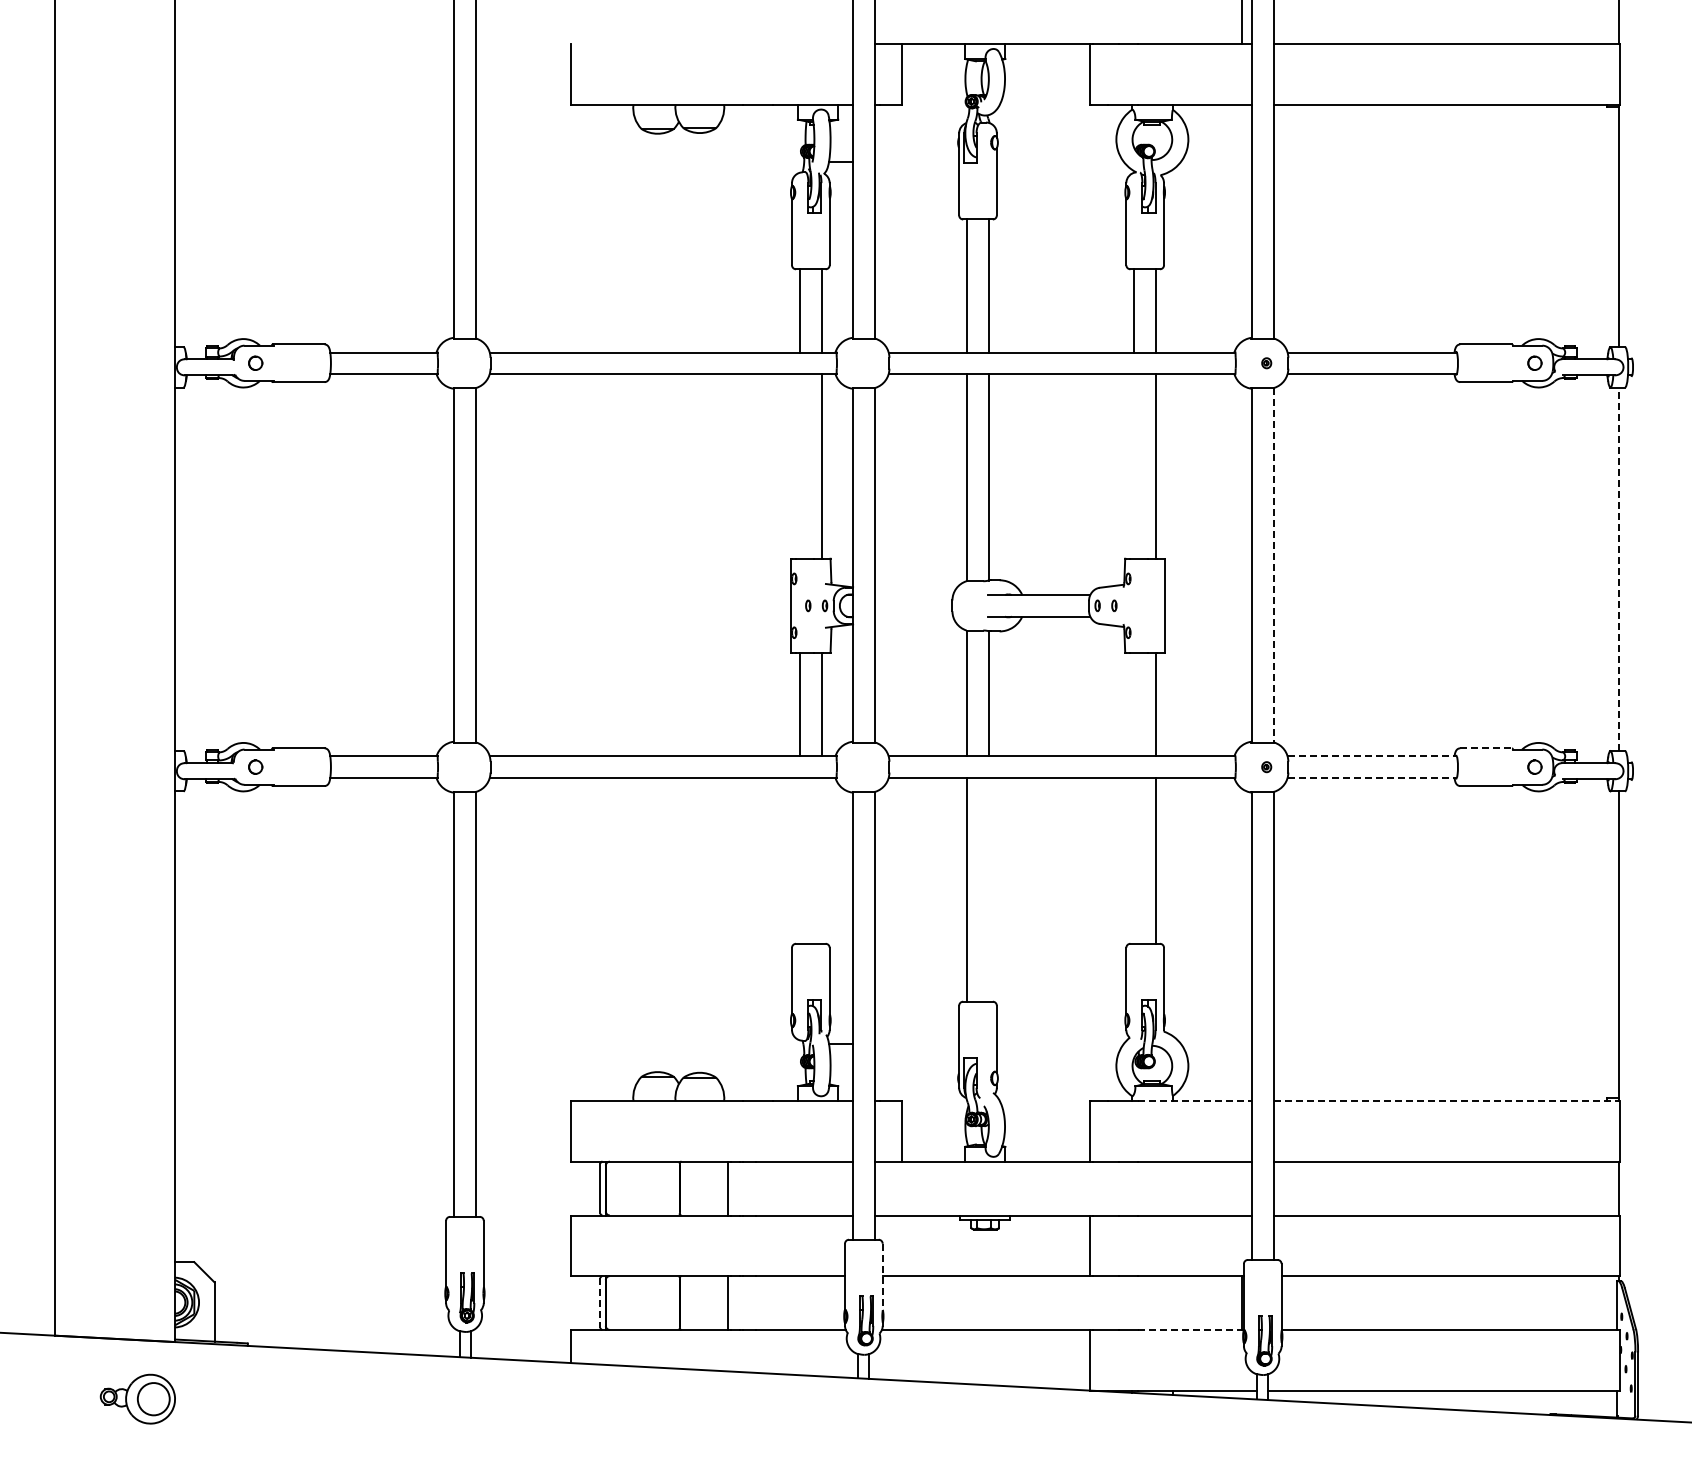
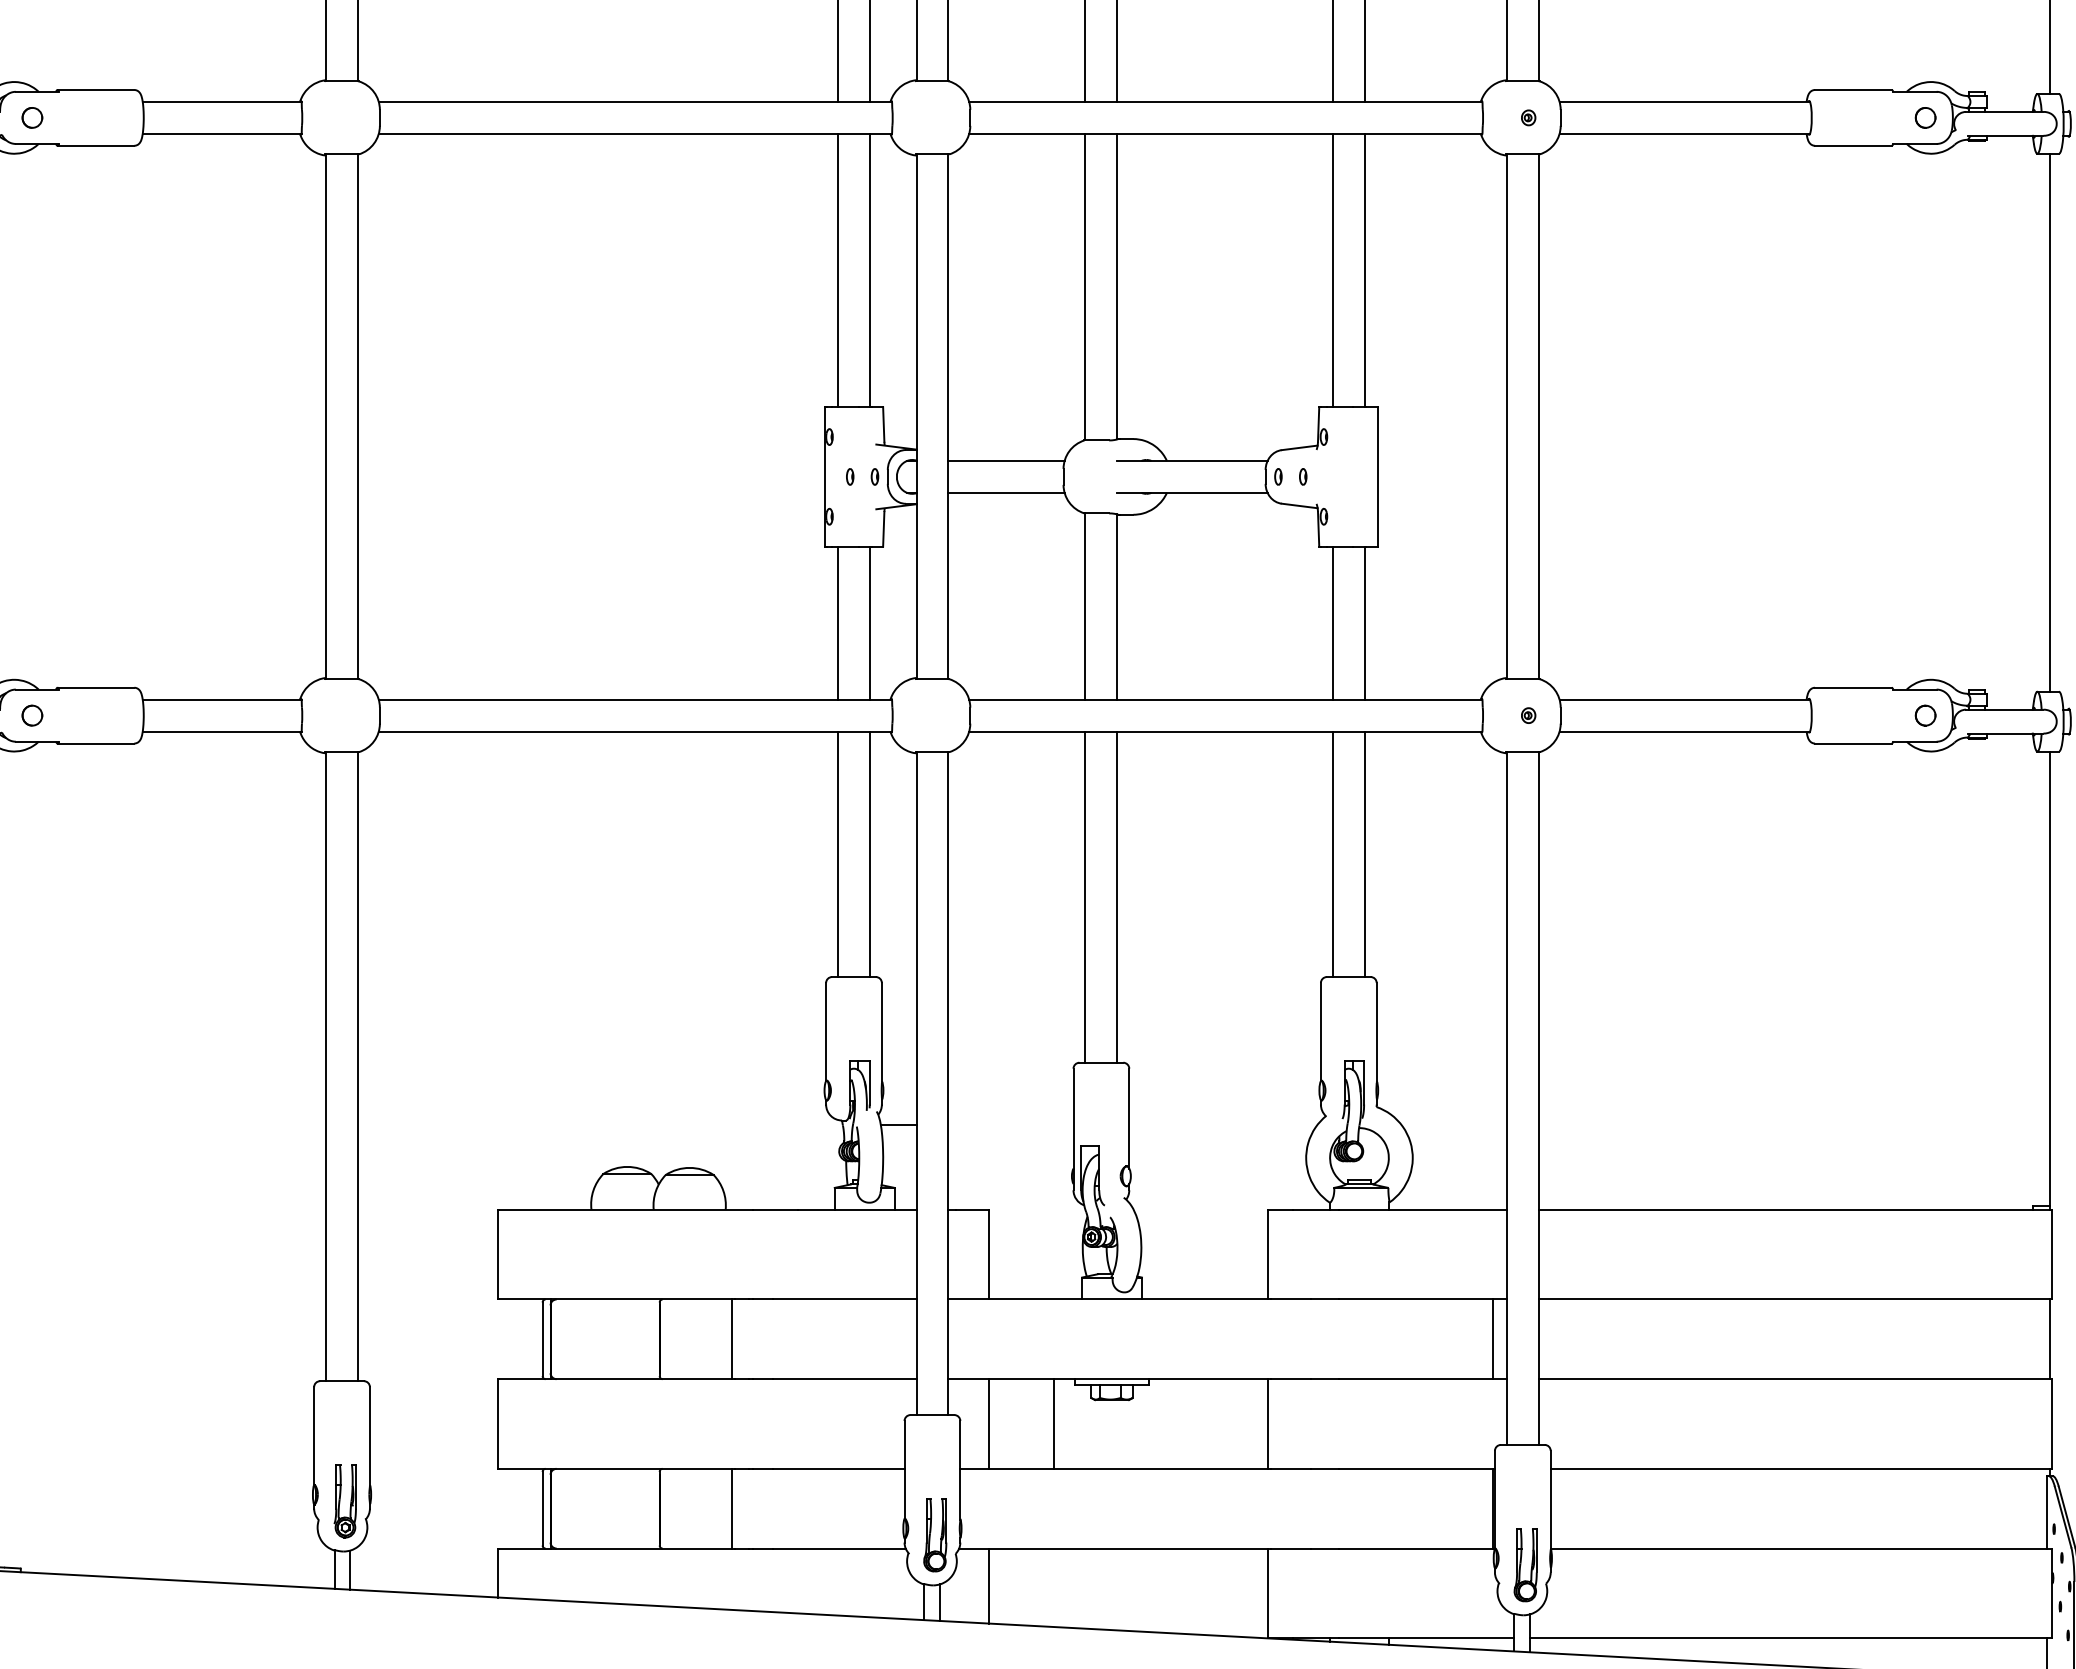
line: (800, 466) -> (838, 270), added
line: (1134, 466) -> (1332, 270), added
line: (1273, 565) -> (1538, 417), dashed -> solid
line: (1619, 569) -> (2050, 423), dashed -> solid
line: (913, 595) -> (1005, 461), added
line: (913, 616) -> (1005, 492), added
line: (1134, 704) -> (1332, 622), added
line: (1486, 748) -> (1853, 688), dashed -> solid
line: (1372, 756) -> (1685, 699), dashed -> solid
line: (1372, 777) -> (1685, 730), dashed -> solid
line: (800, 860) -> (838, 853), added
line: (821, 860) -> (869, 853), added
line: (1134, 860) -> (1332, 853), added
line: (988, 889) -> (1116, 896), added
line: (1195, 1101) -> (1423, 1210), dashed -> solid
line: (1447, 1101) -> (1796, 1210), dashed -> solid
line: (1242, 1188) -> (1492, 1339), added
line: (902, 1245) -> (989, 1423), added
line: (945, 1245) -> (1053, 1423), added
line: (882, 1277) -> (960, 1470), dashed -> solid
line: (600, 1303) -> (542, 1509), dashed -> solid
line: (1191, 1329) -> (1417, 1547), dashed -> solid
line: (902, 1354) -> (989, 1584), added

